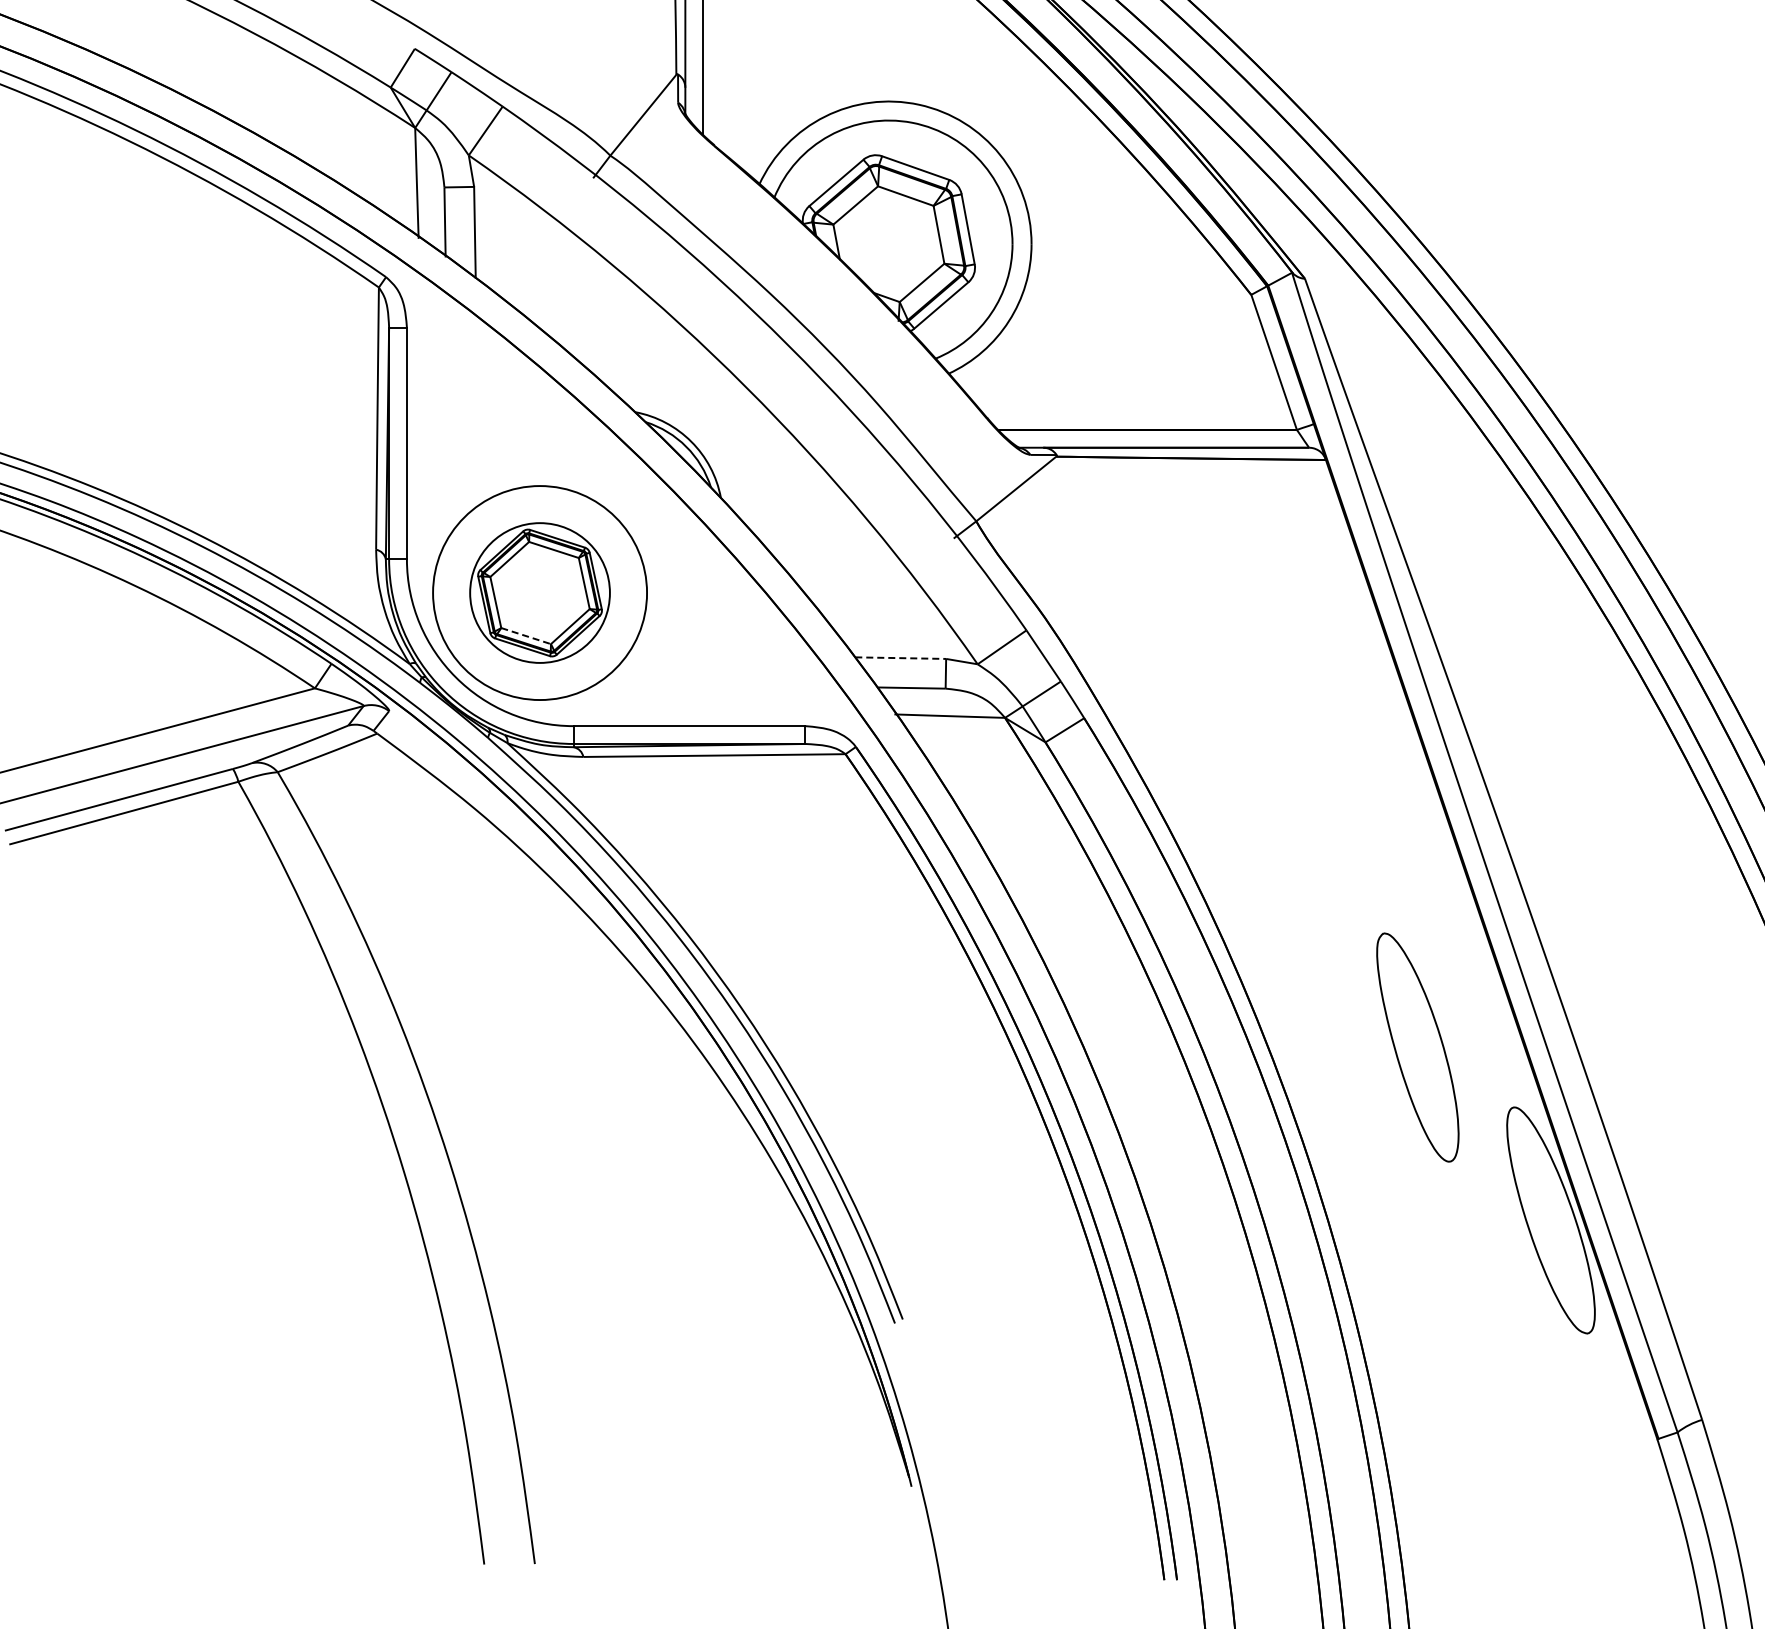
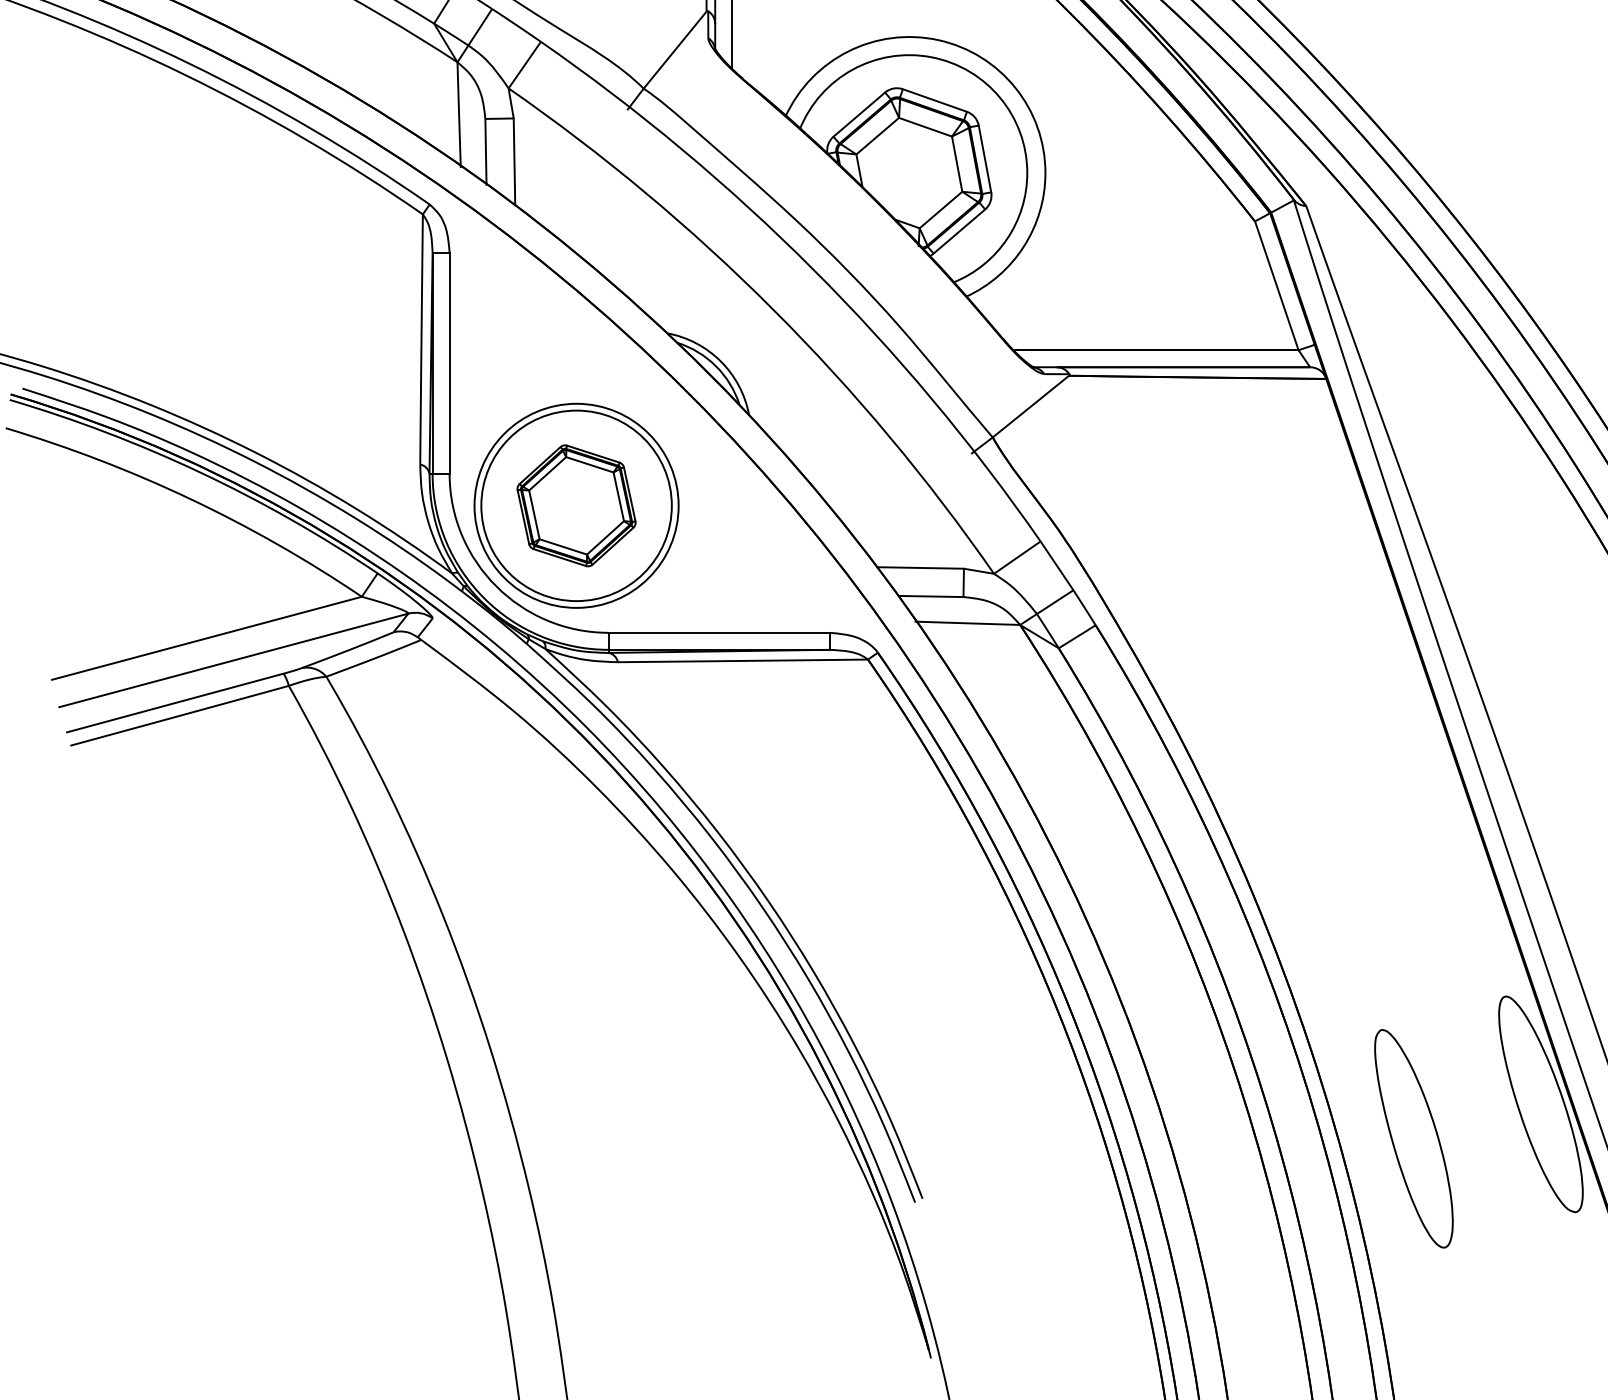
circle: (539, 592) -> (576, 505), size x1.43
line: (526, 636) -> (563, 547), dashed -> solid
line: (901, 658) -> (921, 568), dashed -> solid
part: (1417, 1047) -> (1413, 1138), moved

